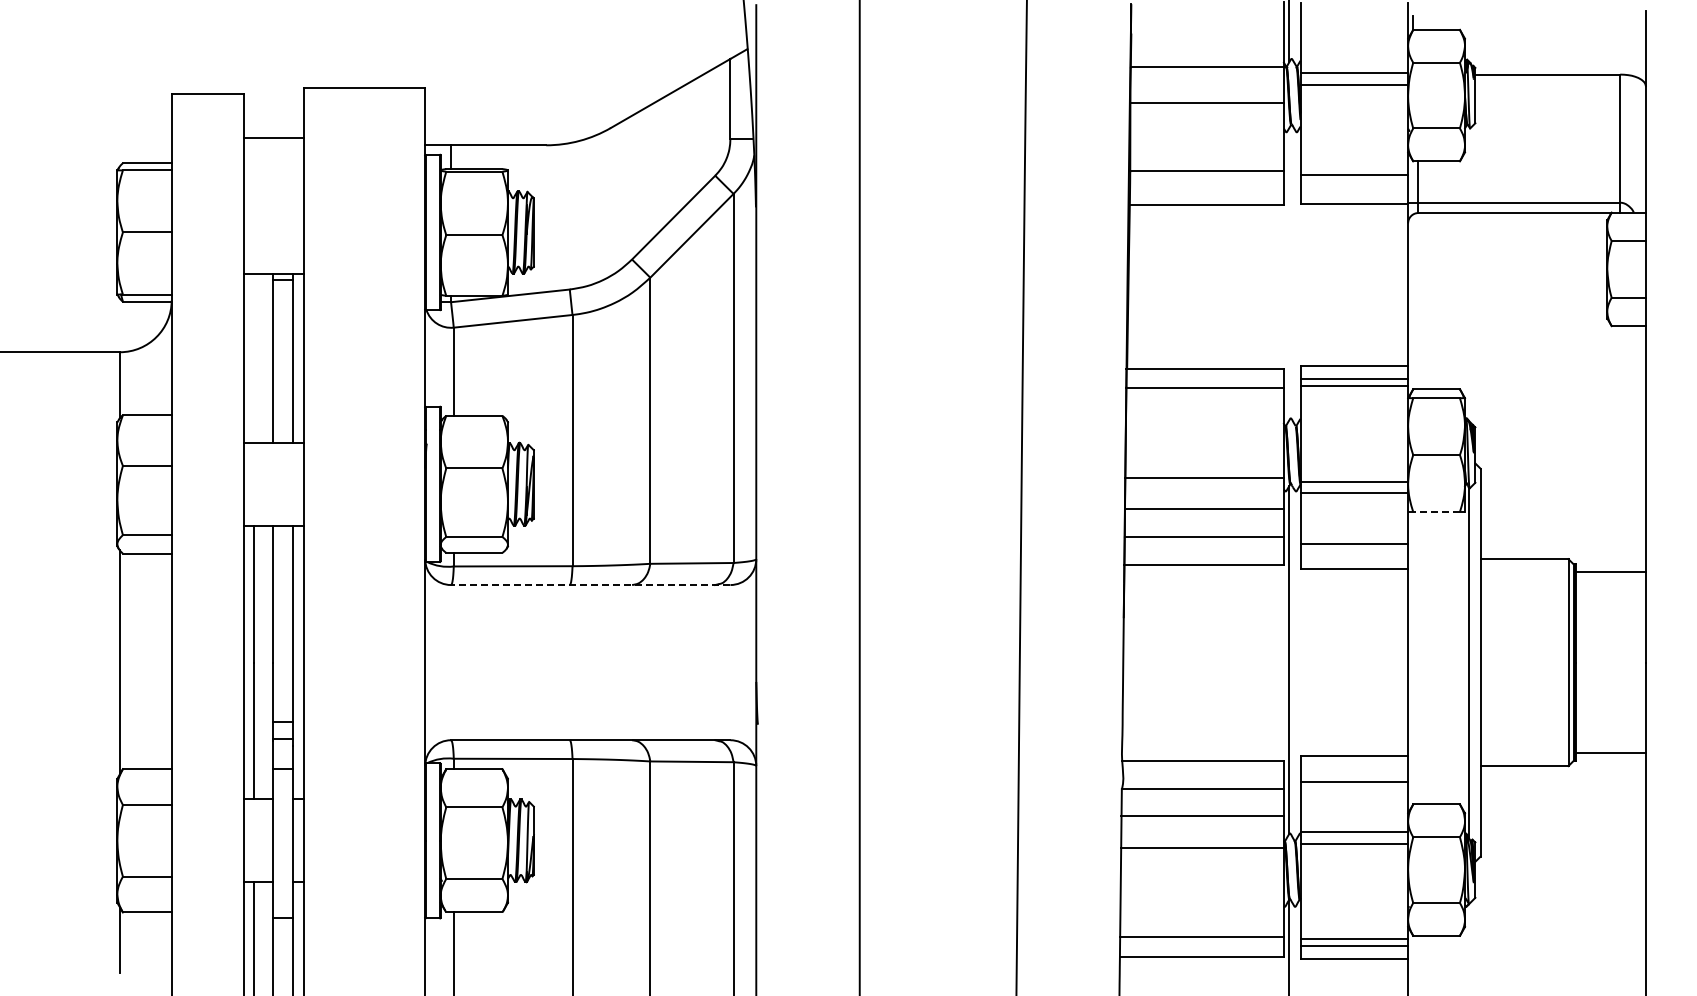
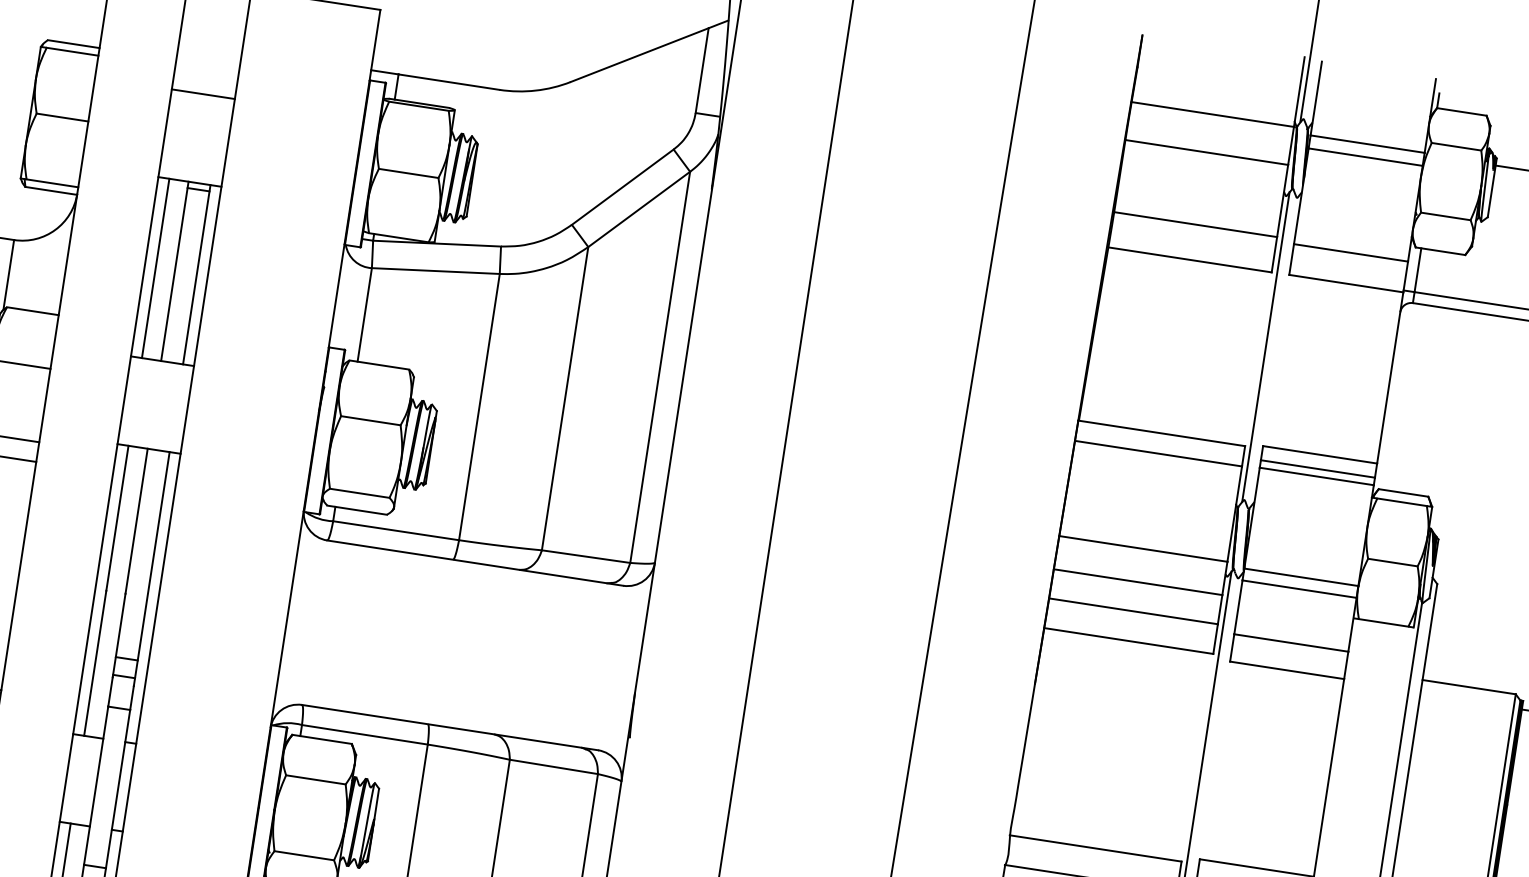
line: (273, 138) -> (202, 94), moved
line: (1289, 274) -> (1266, 347), added
line: (254, 358) -> (155, 268), added
line: (1436, 511) -> (1383, 622), dashed -> solid
line: (590, 585) -> (474, 563), dashed -> solid

